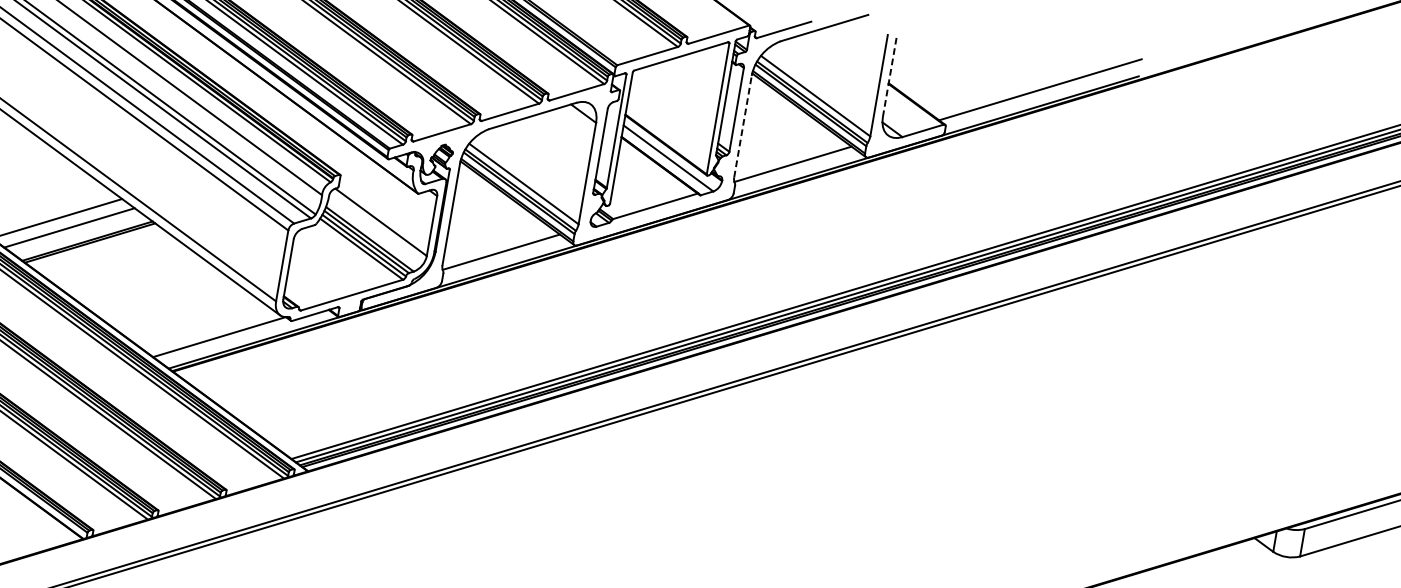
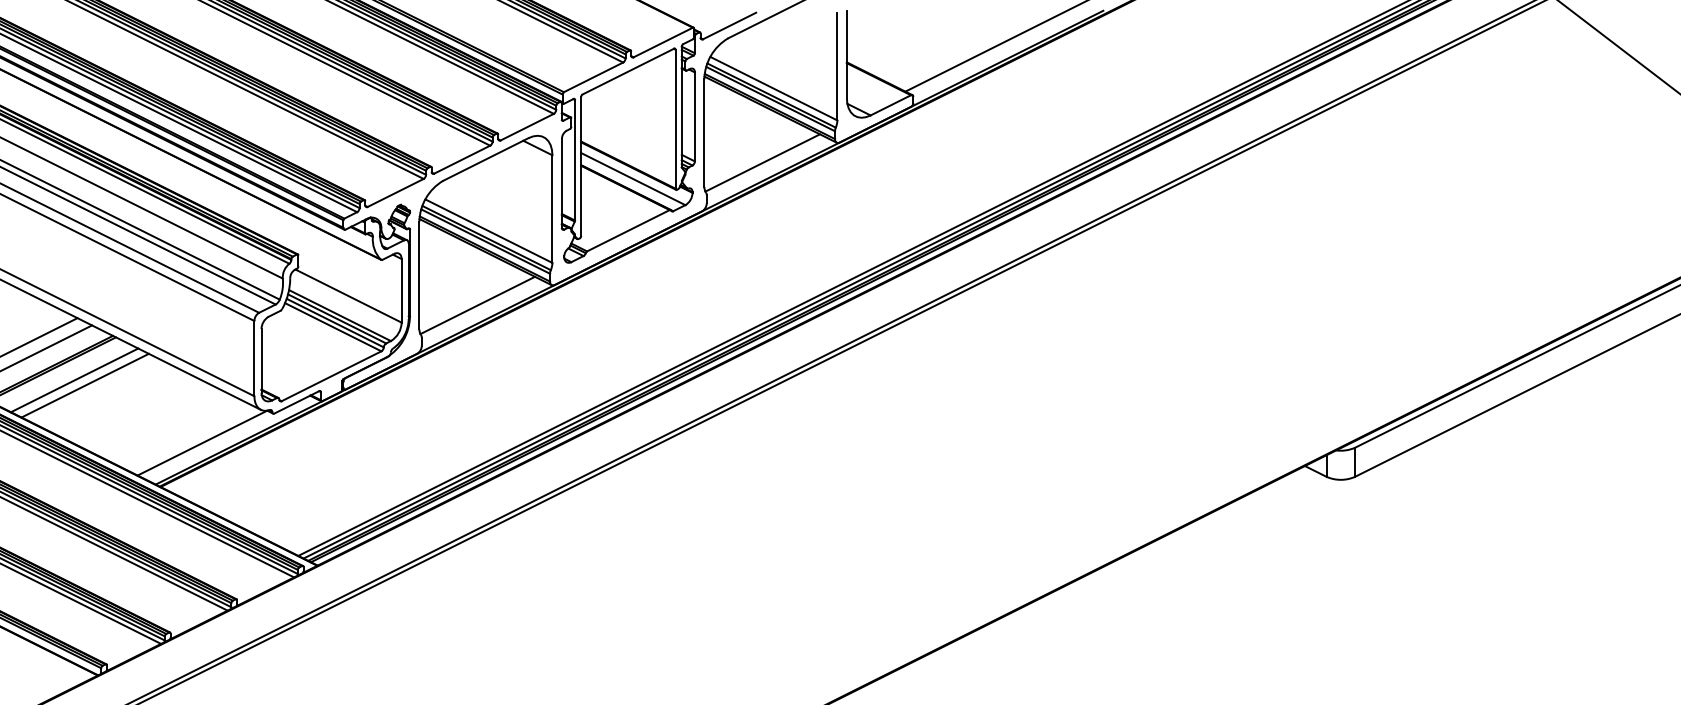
line: (889, 75) -> (846, 54), dashed -> solid
line: (742, 127) -> (704, 133), dashed -> solid
line: (109, 257) -> (74, 380), added
line: (117, 263) -> (84, 385), added

